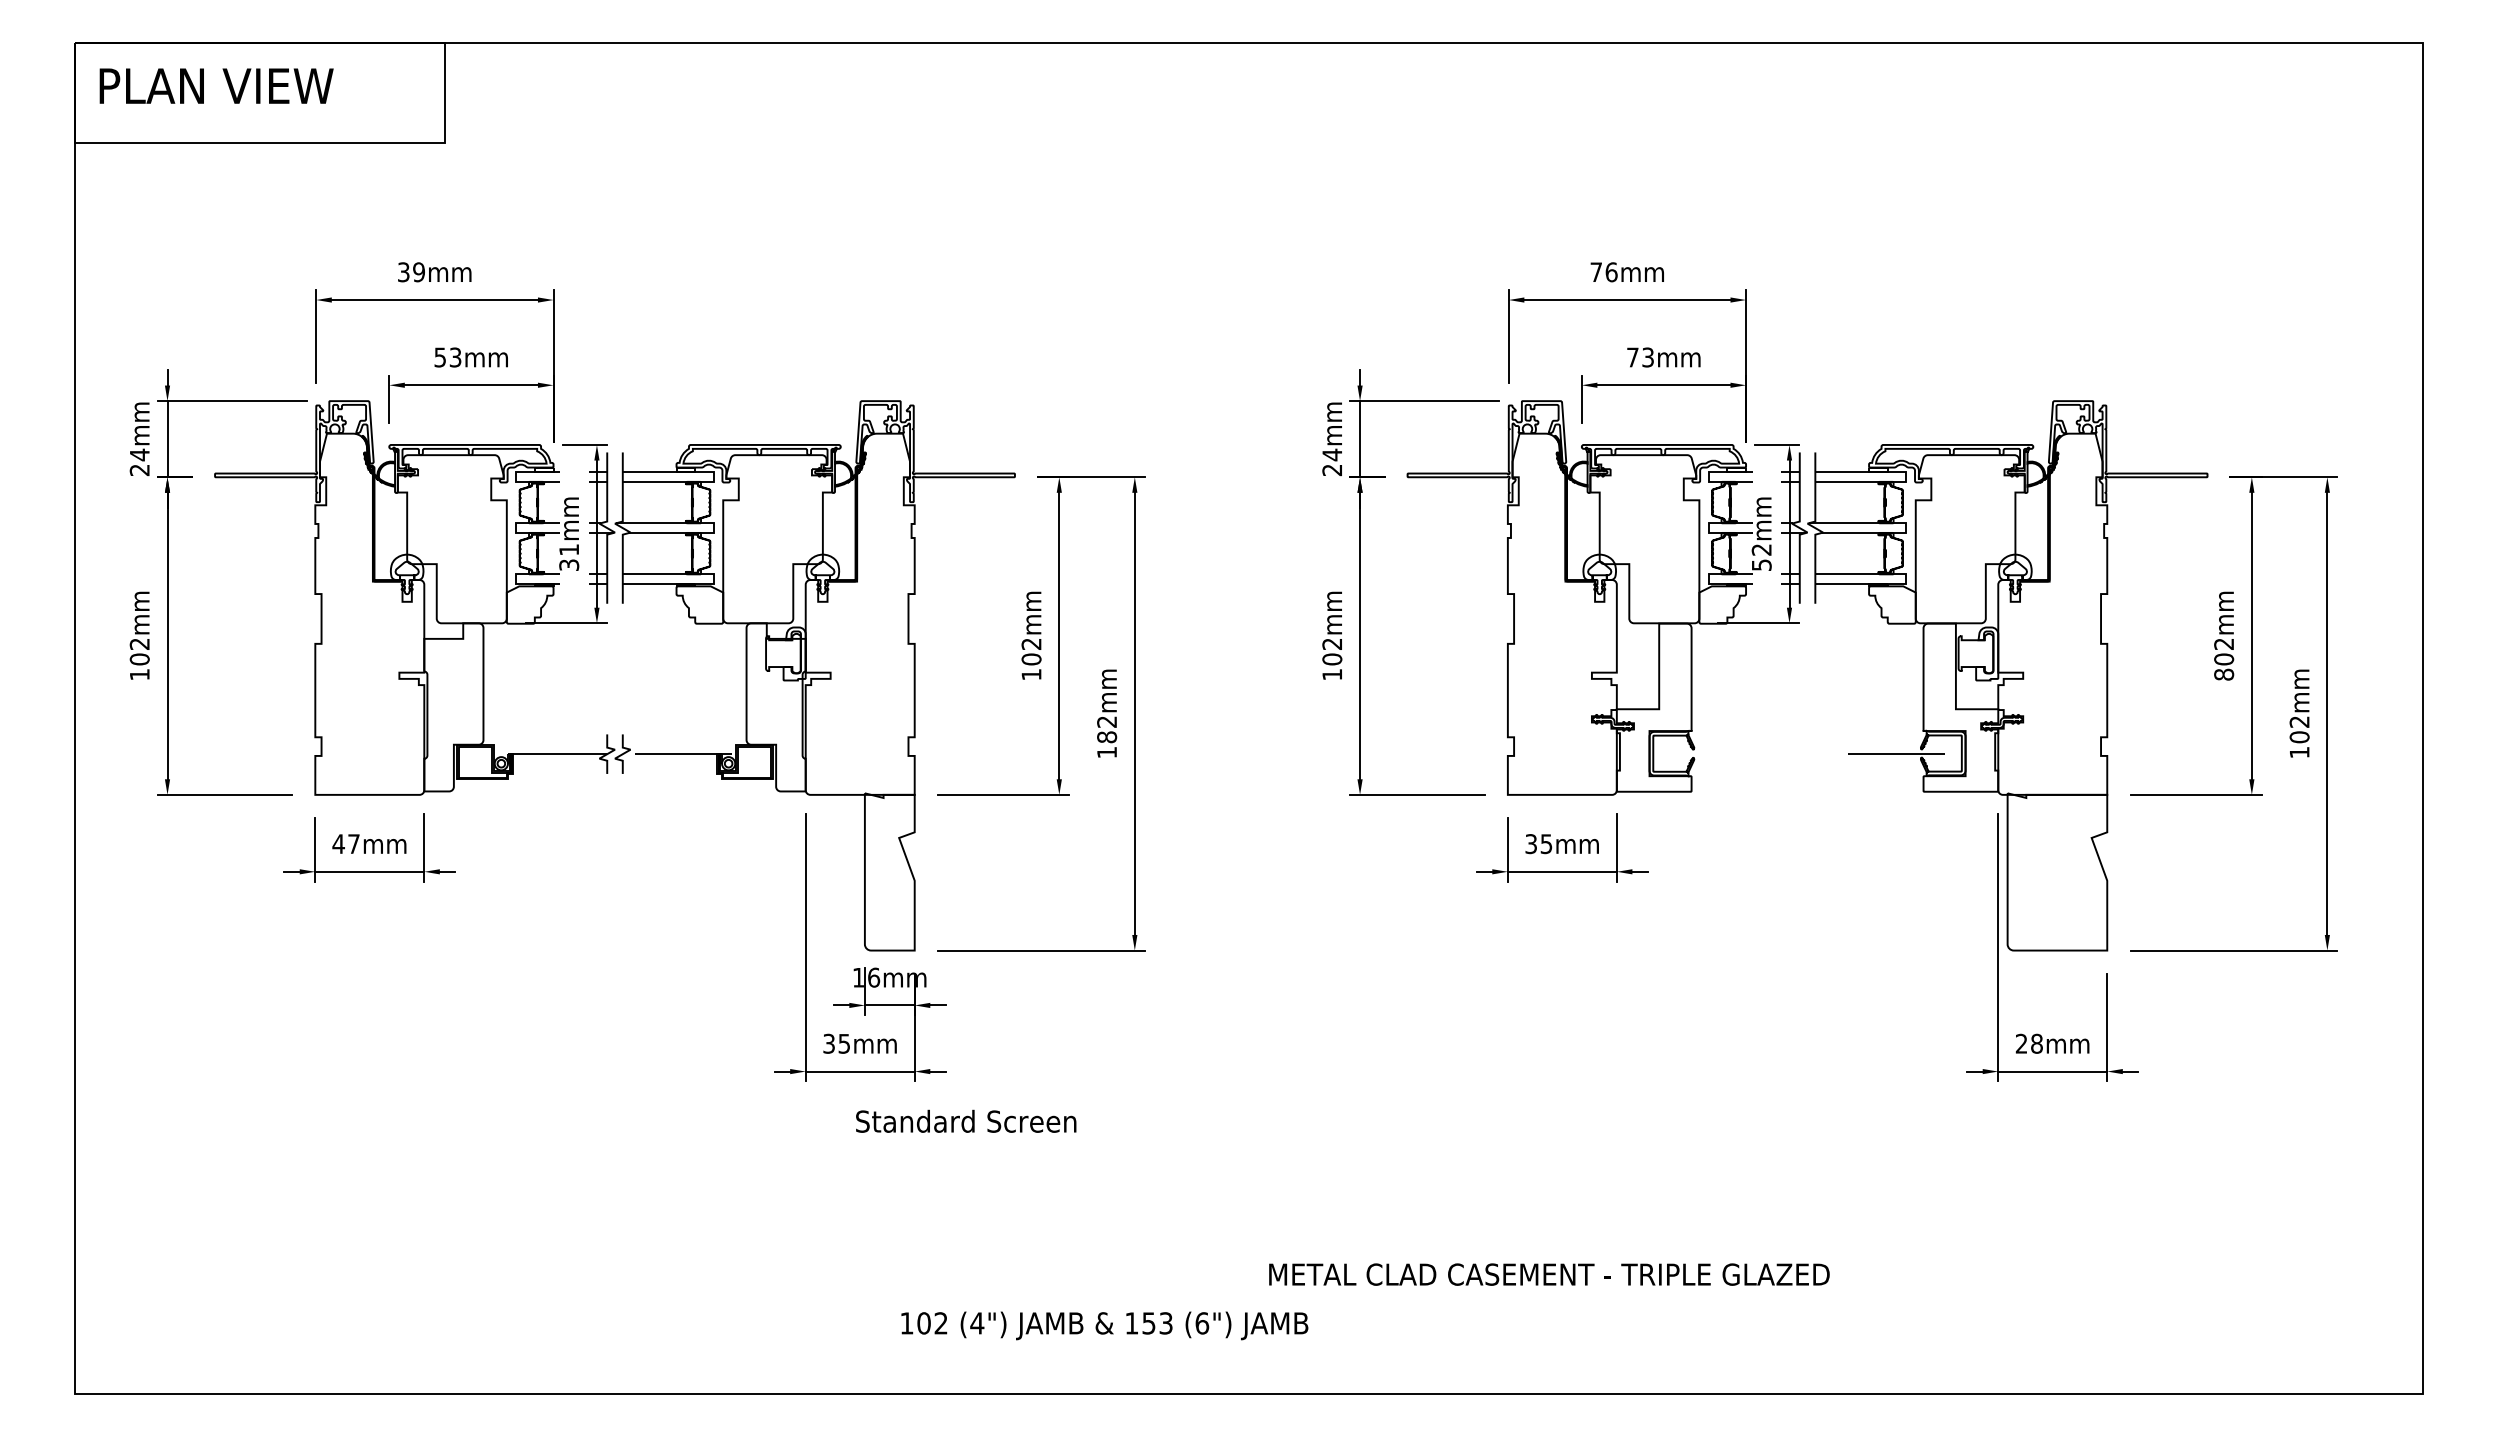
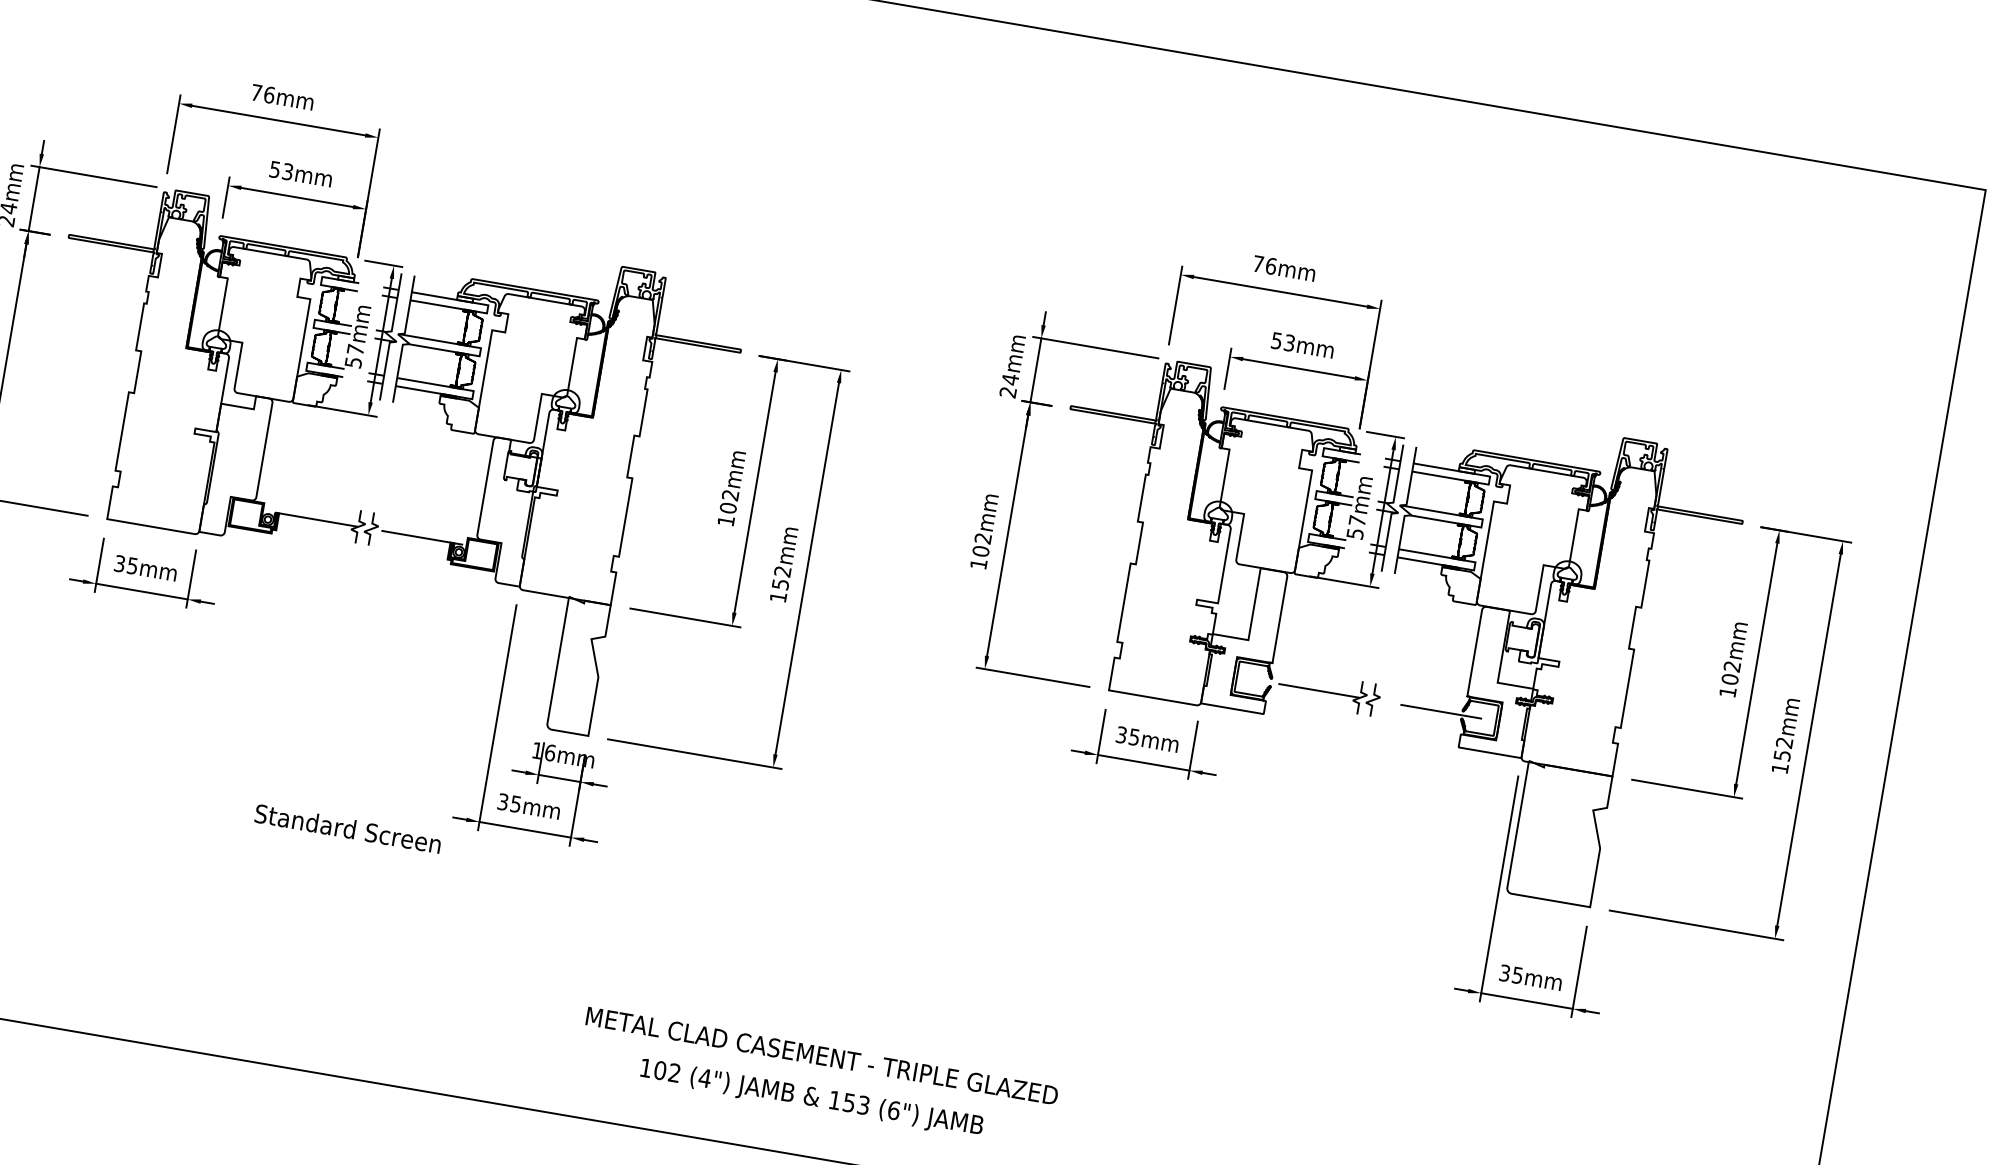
text: (411, 272) -> (263, 94), 39mm -> 76mm
text: (1632, 357) -> (1276, 340), 73mm -> 53mm
text: (1761, 549) -> (1357, 520), 52mm -> 57mm
text: (568, 557) -> (354, 356), 31mm -> 57mm
text: (2224, 674) -> (1728, 692), 802mm -> 102mm
text: (1107, 737) -> (780, 584), 182mm -> 152mm
text: (2299, 737) -> (1782, 755), 102mm -> 152mm
part: (1762, 753) -> (1328, 692), added
text: (345, 844) -> (125, 565), 47mm -> 35mm
text: (2029, 1043) -> (1511, 974), 28mm -> 35mm
text: (966, 1120) -> (348, 828), moved
text: (1549, 1274) -> (822, 1056), moved
text: (1104, 1325) -> (811, 1098), moved

